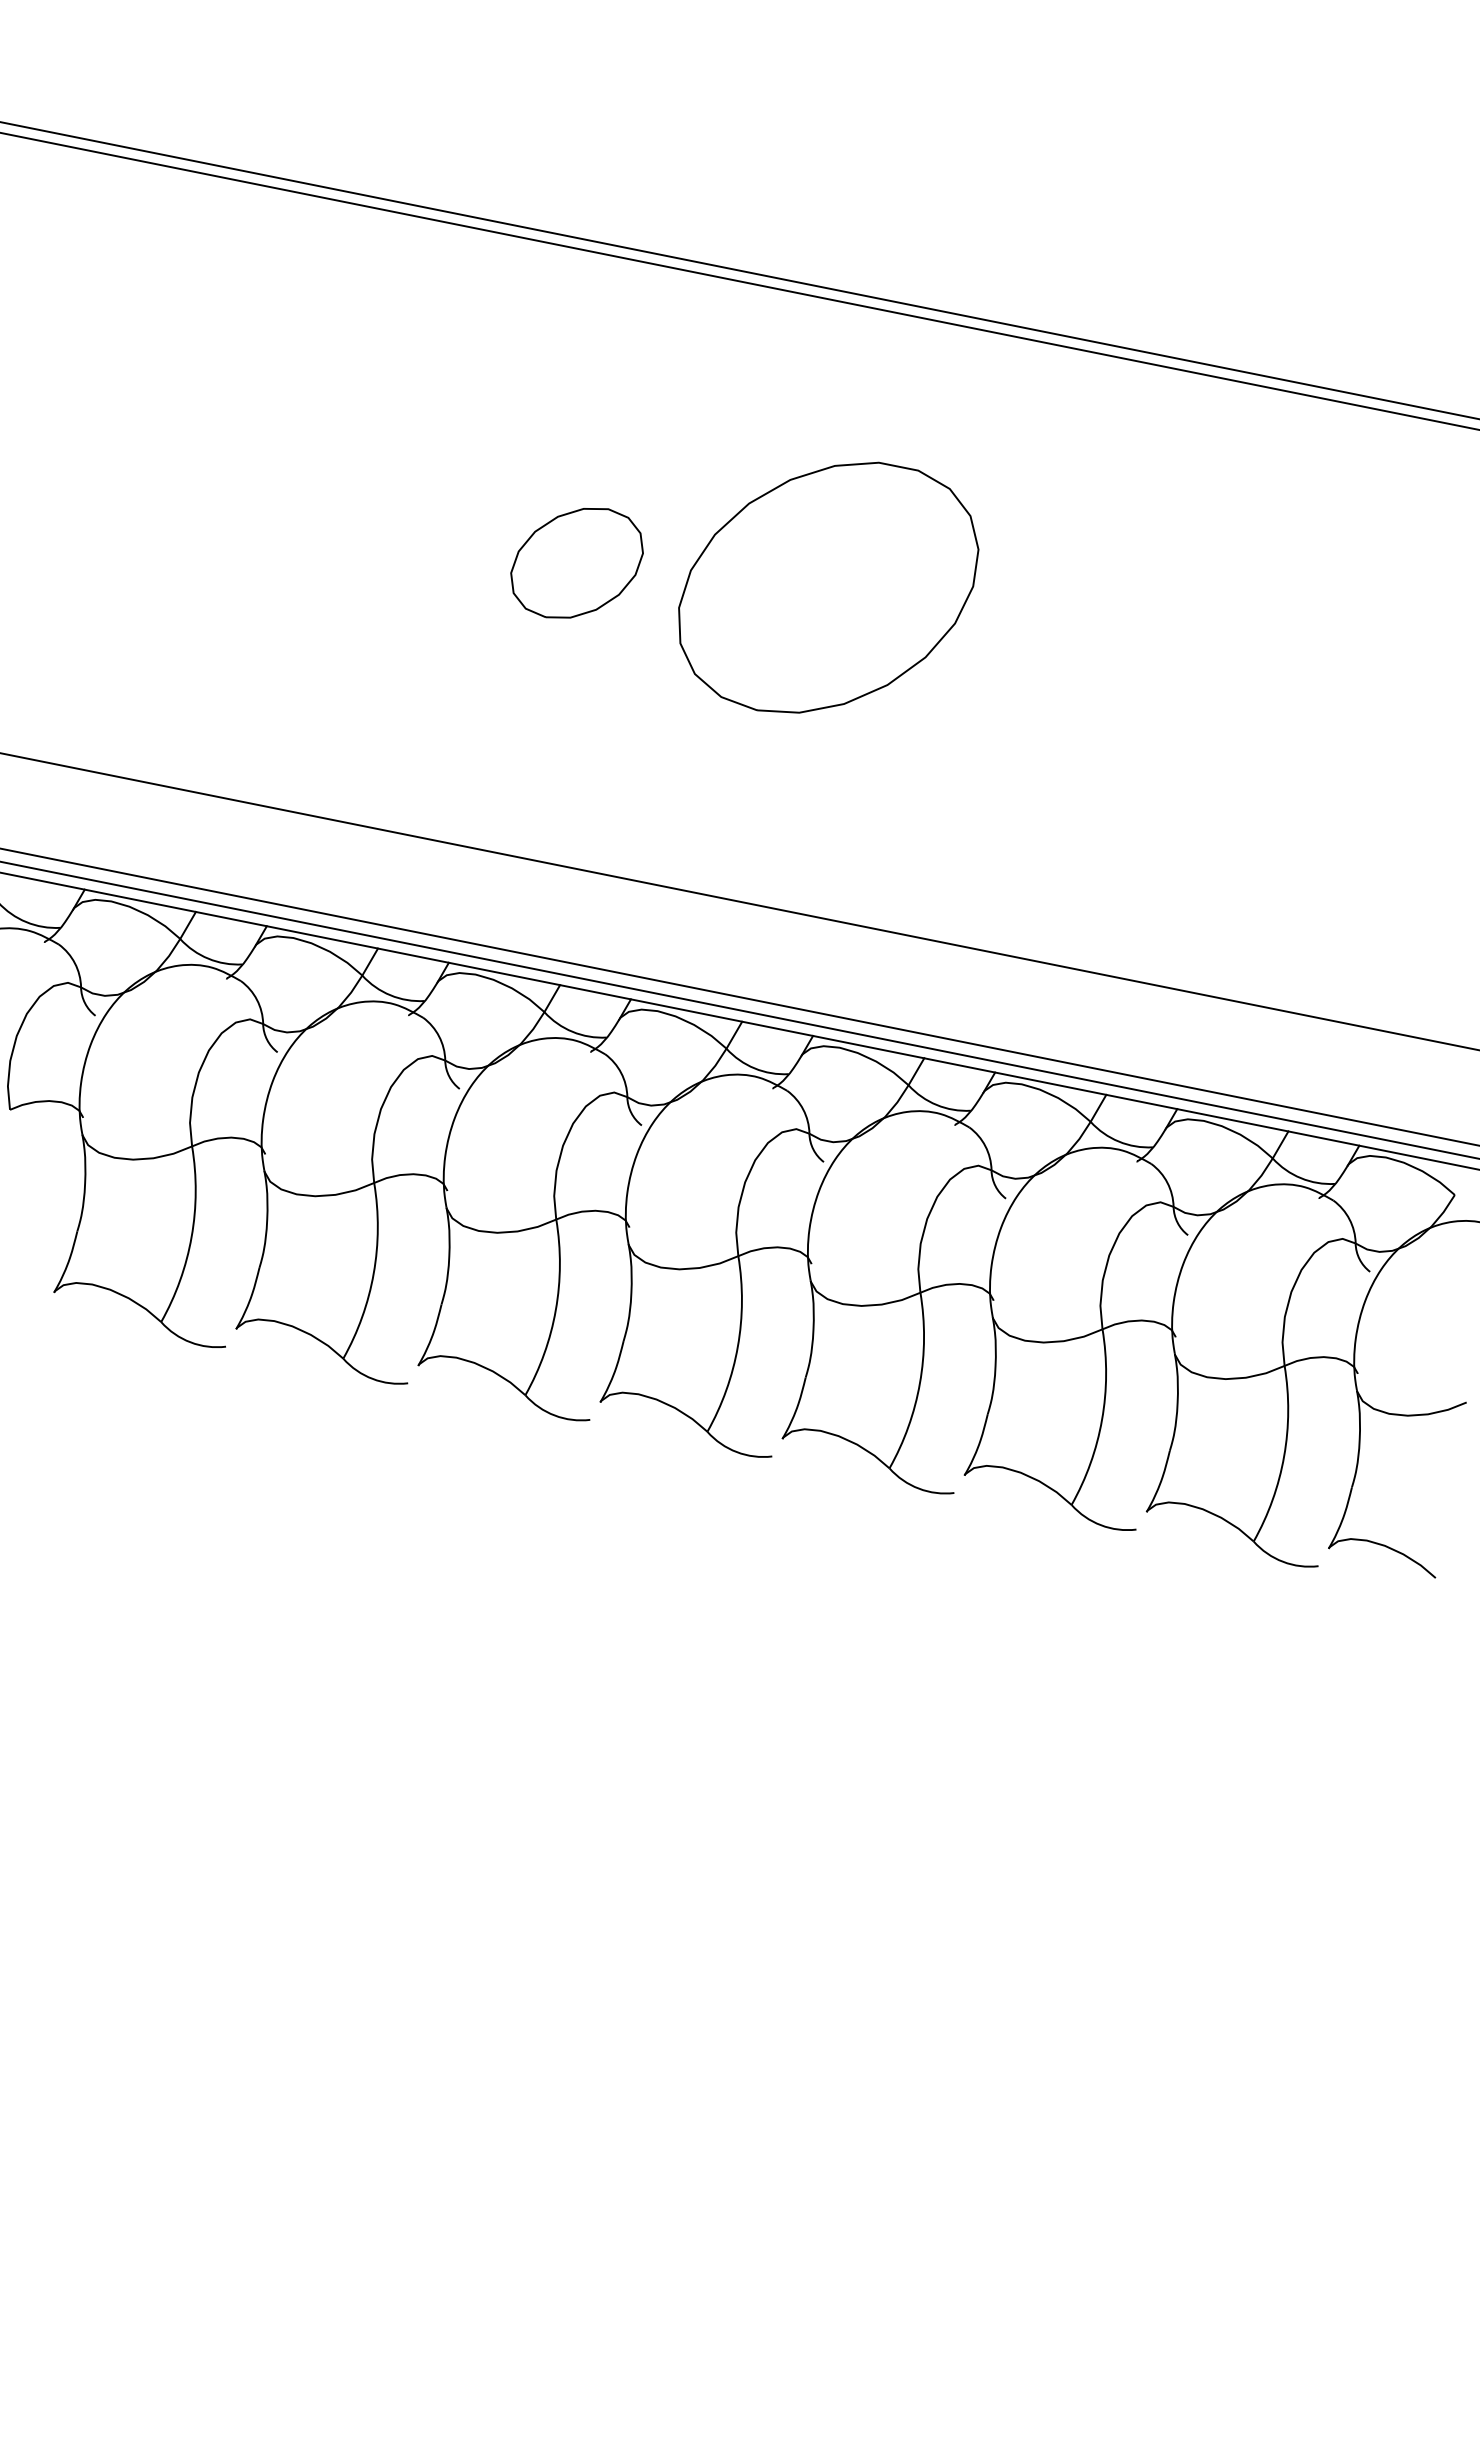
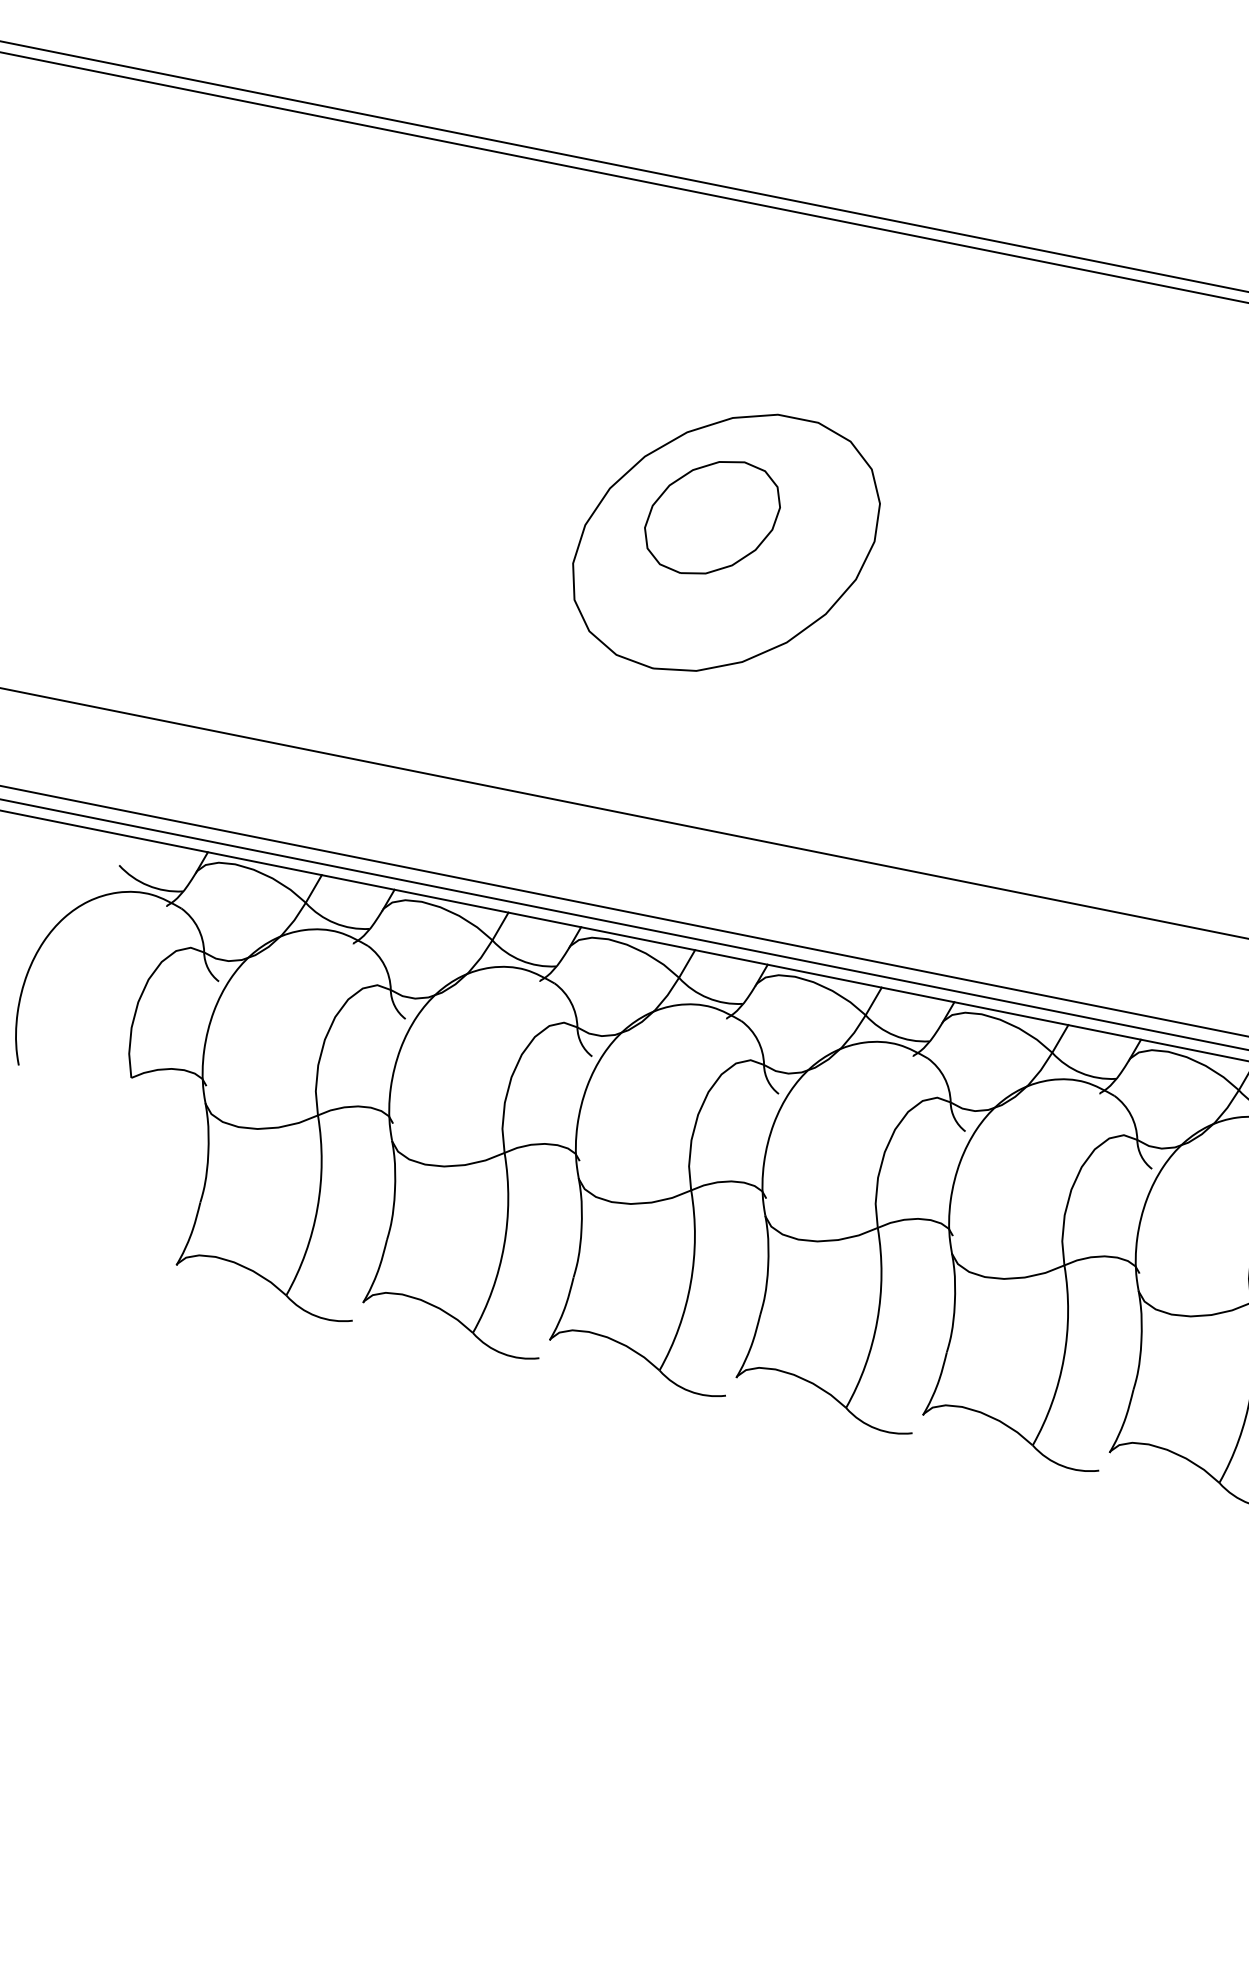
part: (828, 587) -> (726, 542), moved

